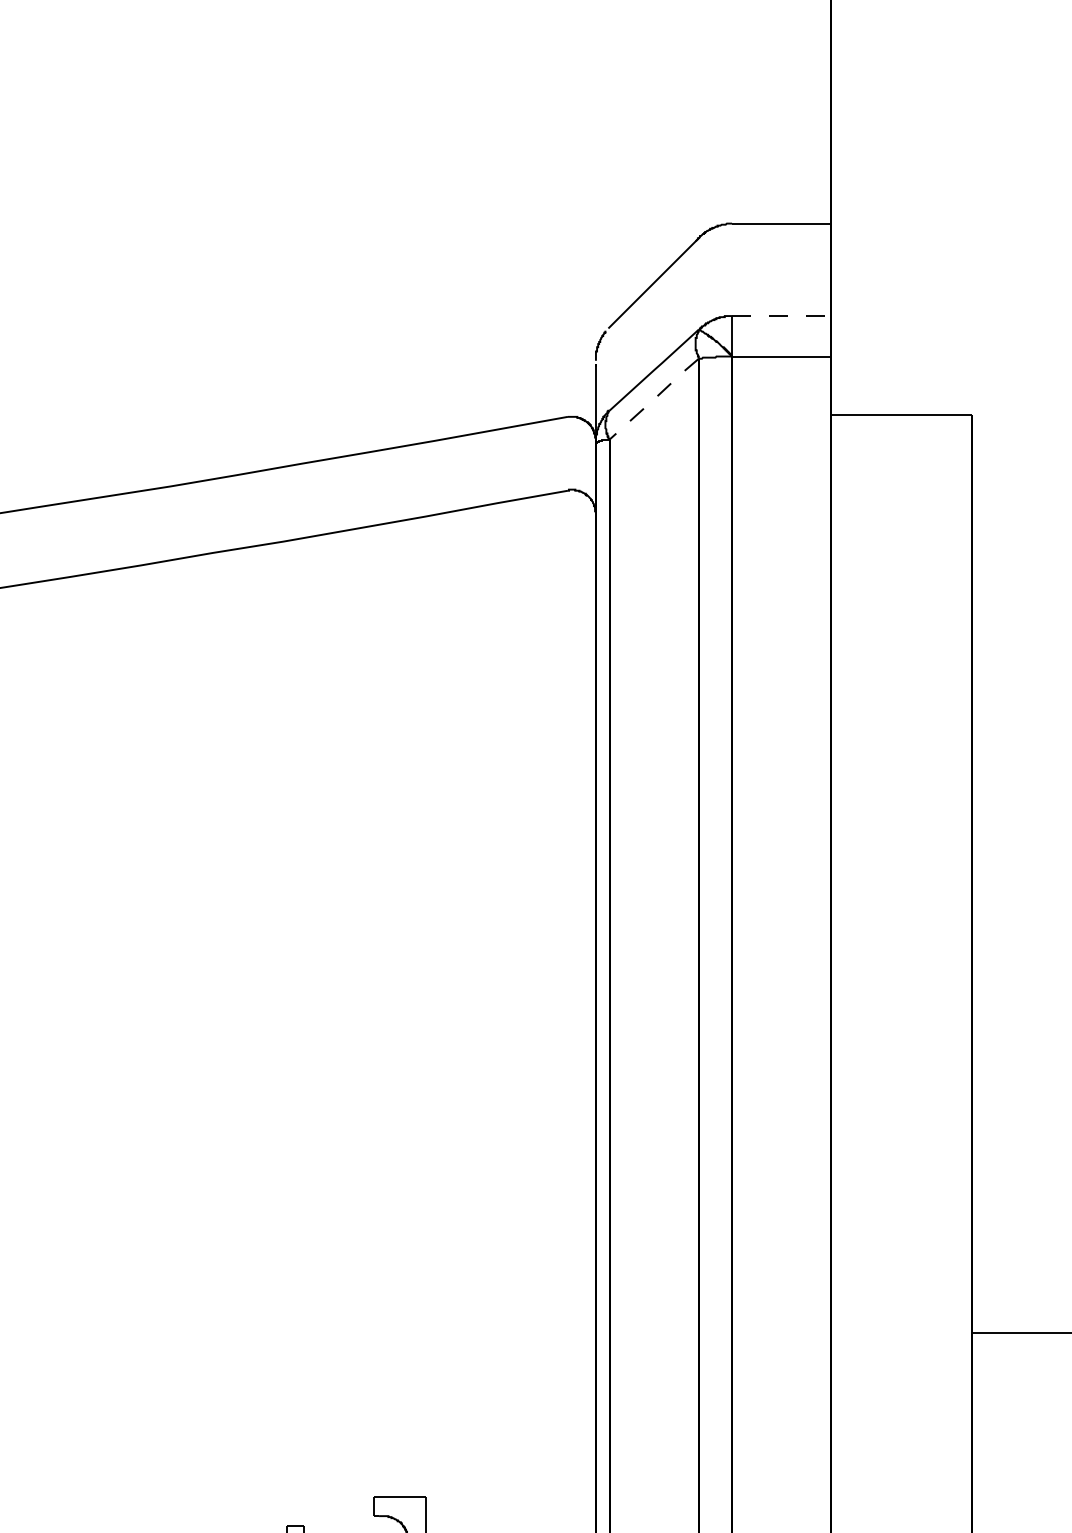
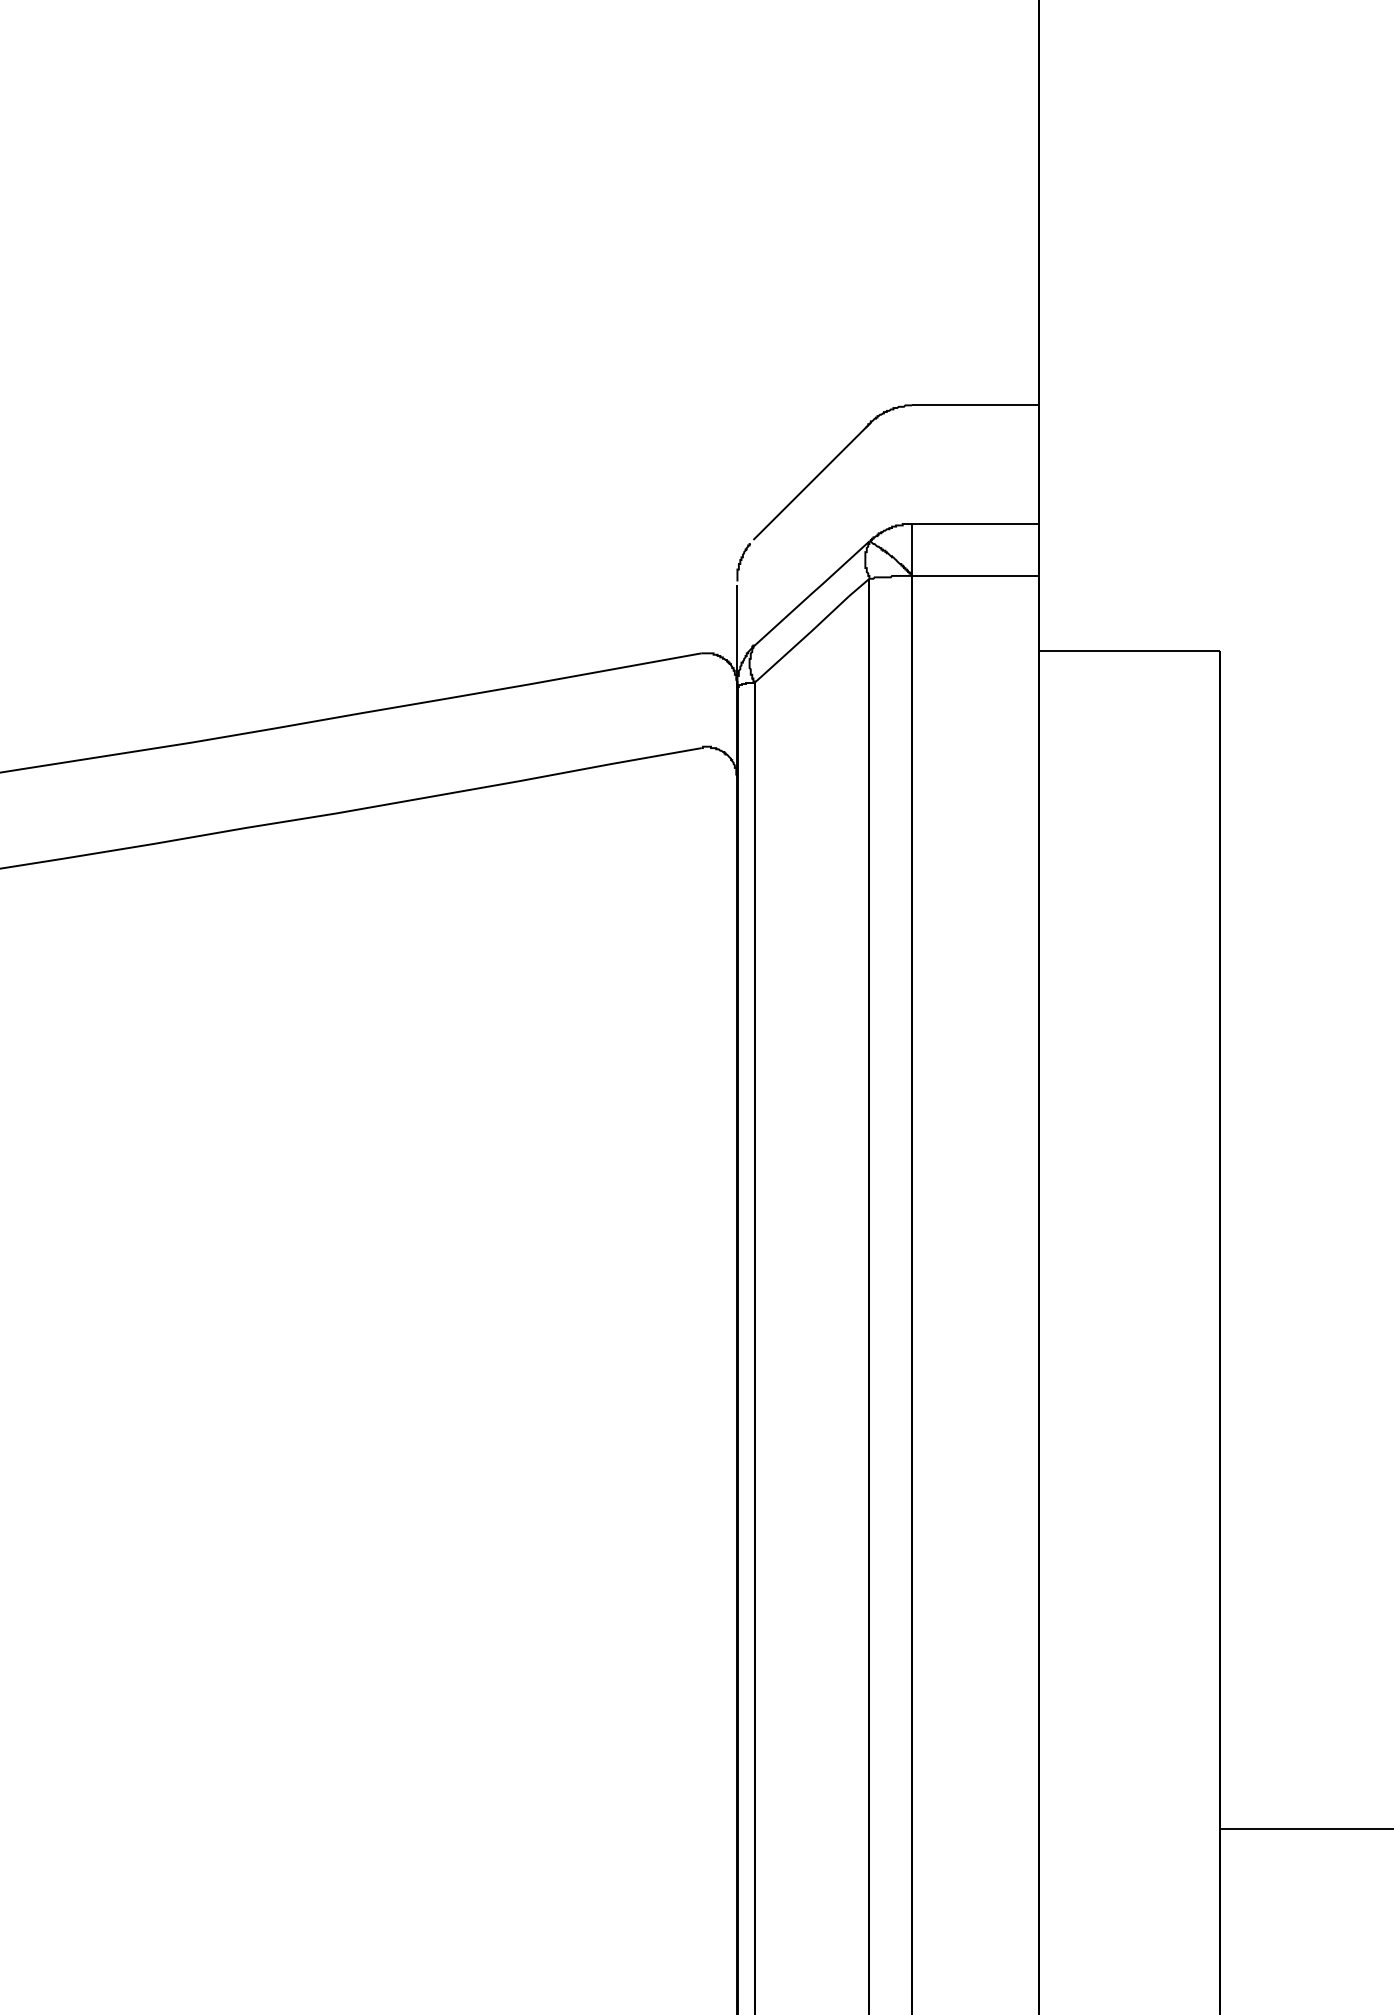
line: (781, 316) -> (975, 524), dashed -> solid
line: (654, 399) -> (812, 630), dashed -> solid

